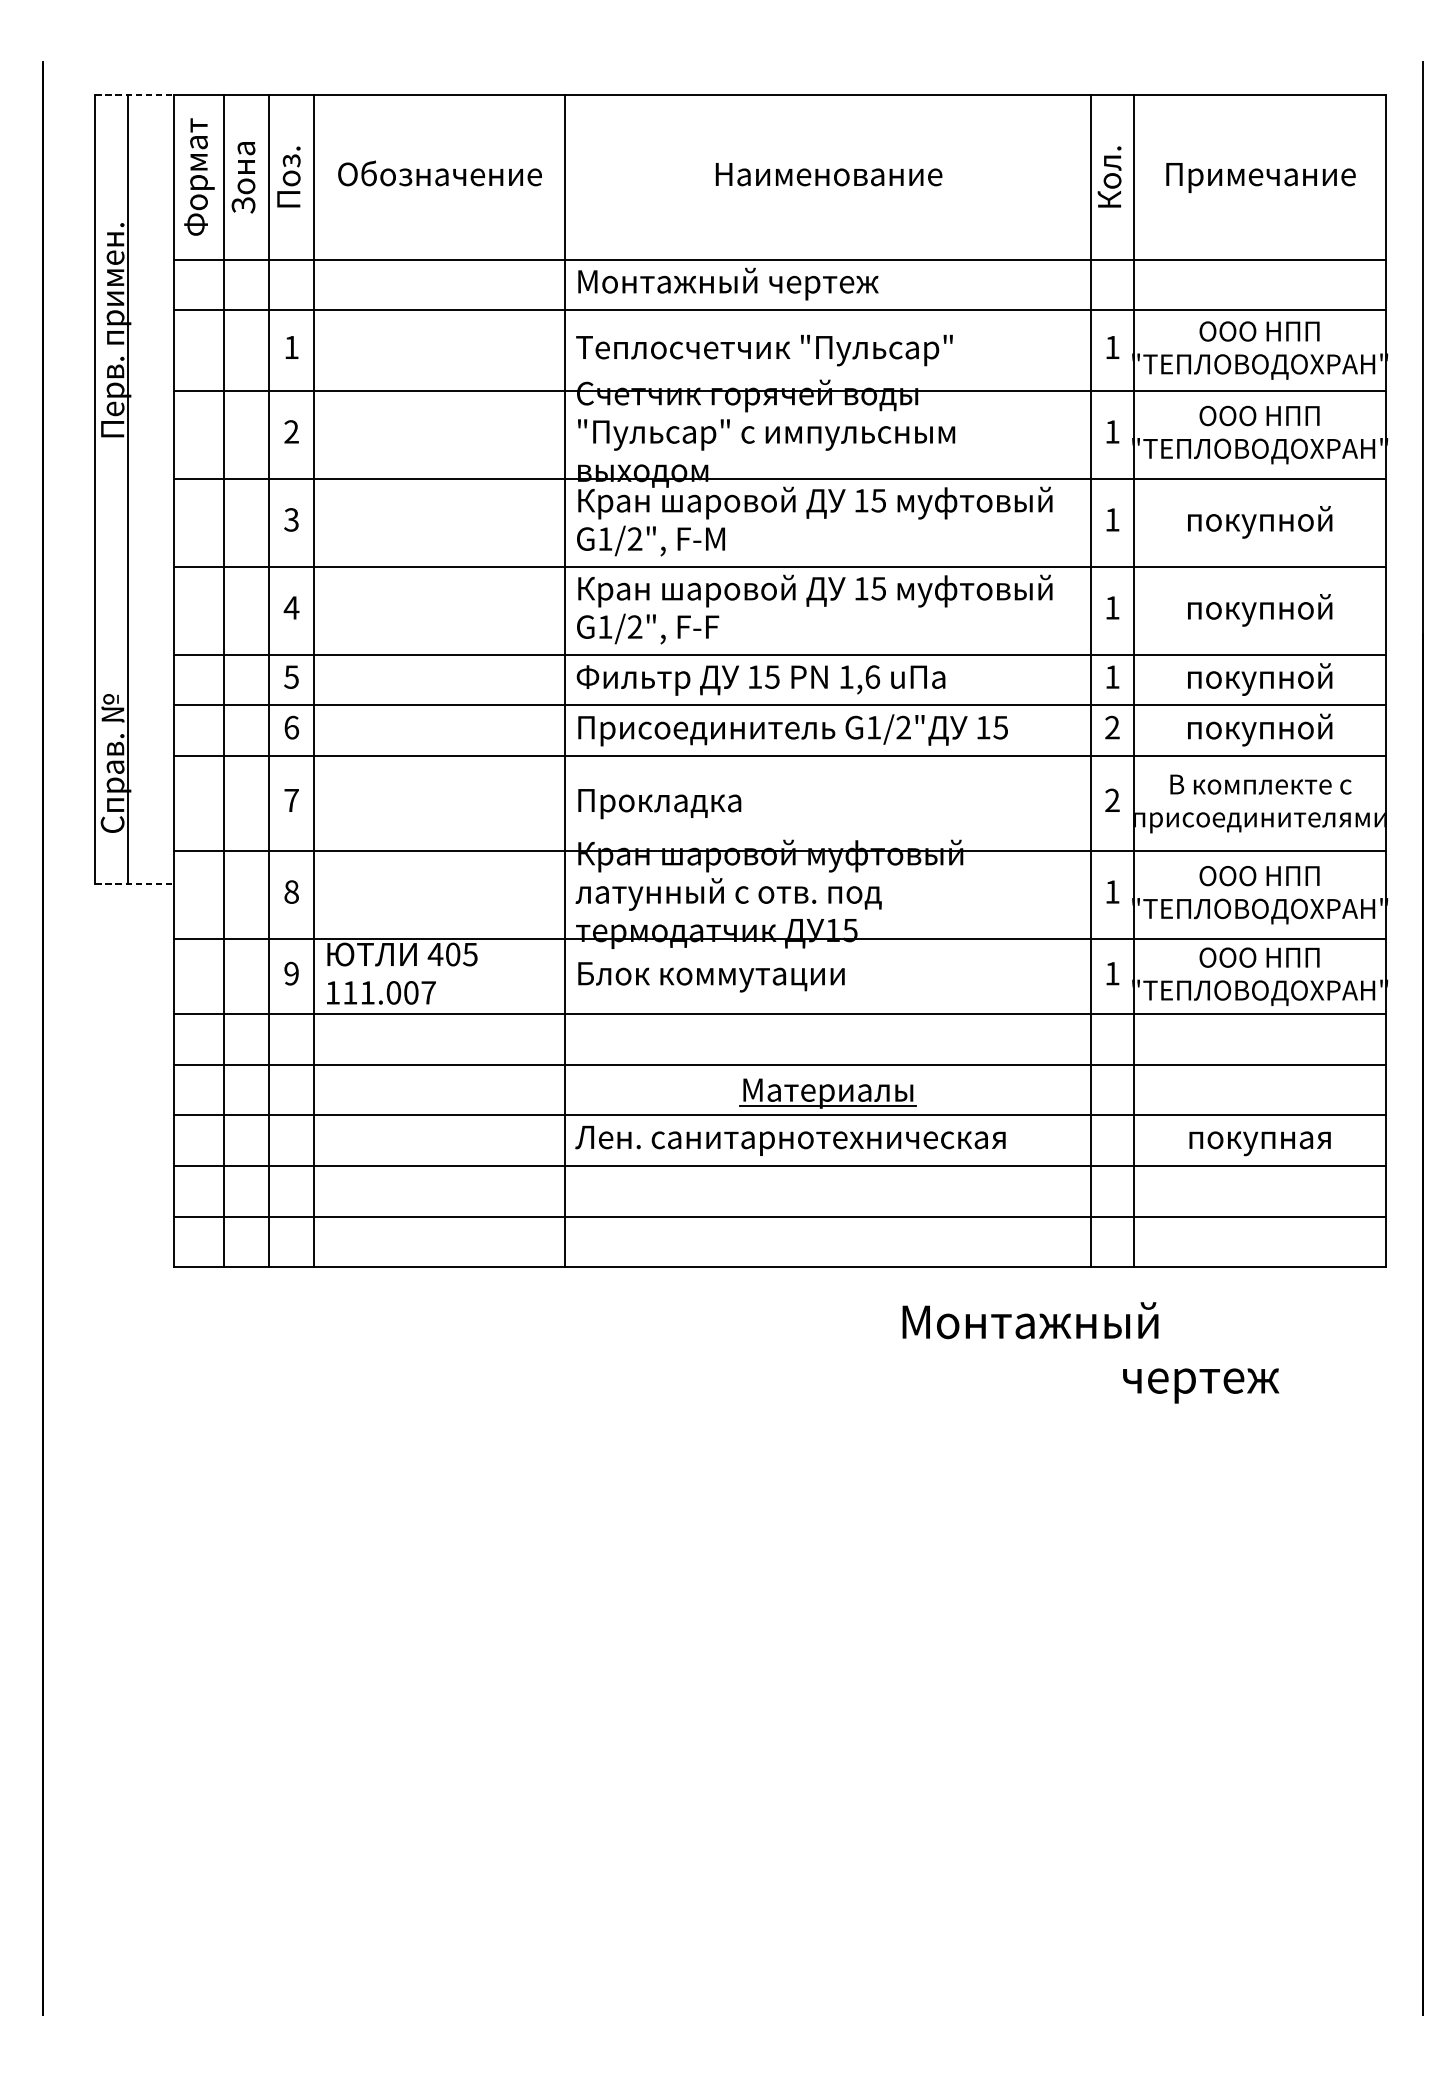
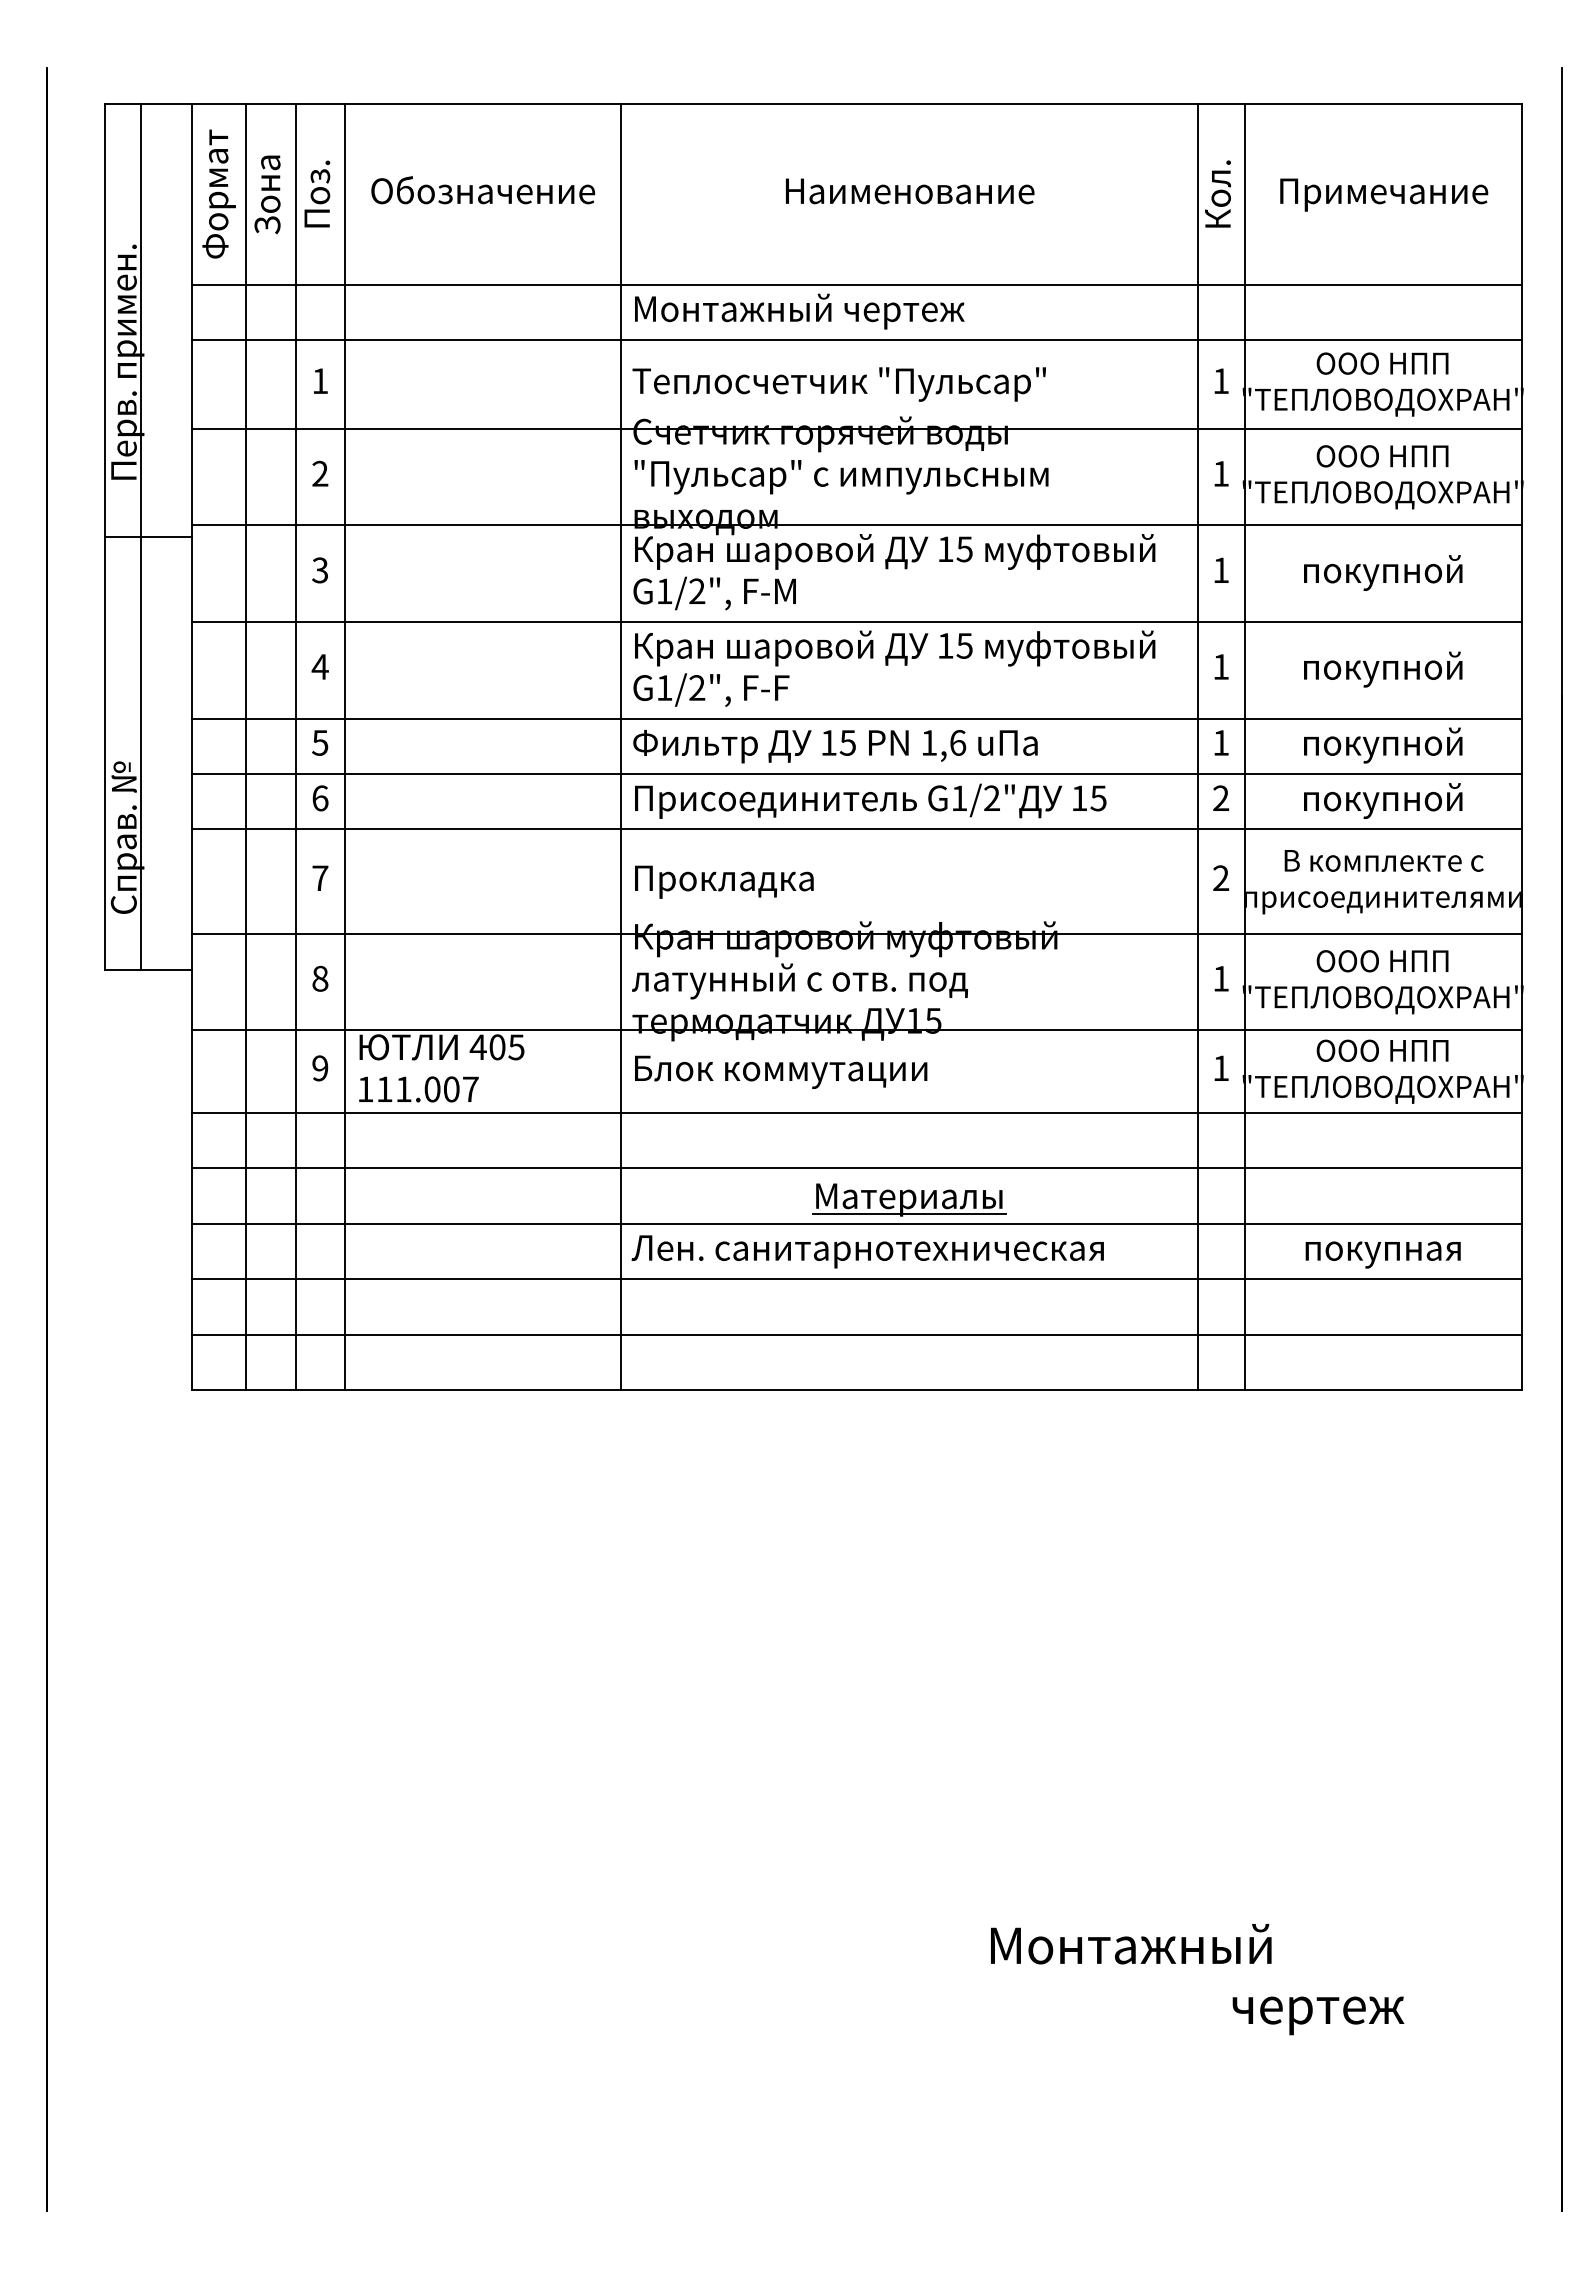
line: (135, 95) -> (148, 104), dashed -> solid
line: (135, 489) -> (148, 537), added
line: (135, 883) -> (148, 969), dashed -> solid
text: (1090, 1352) -> (1197, 1979), moved

